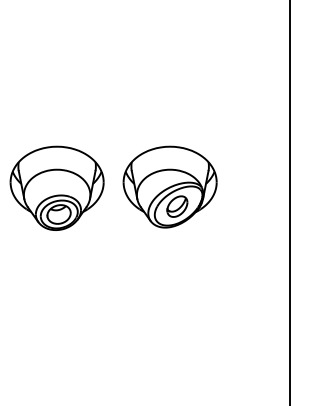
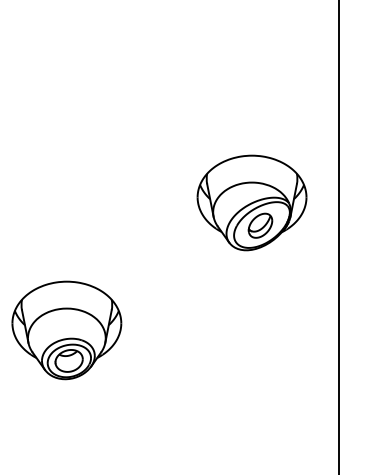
part: (169, 186) -> (251, 202), moved
part: (56, 188) -> (66, 330), moved

